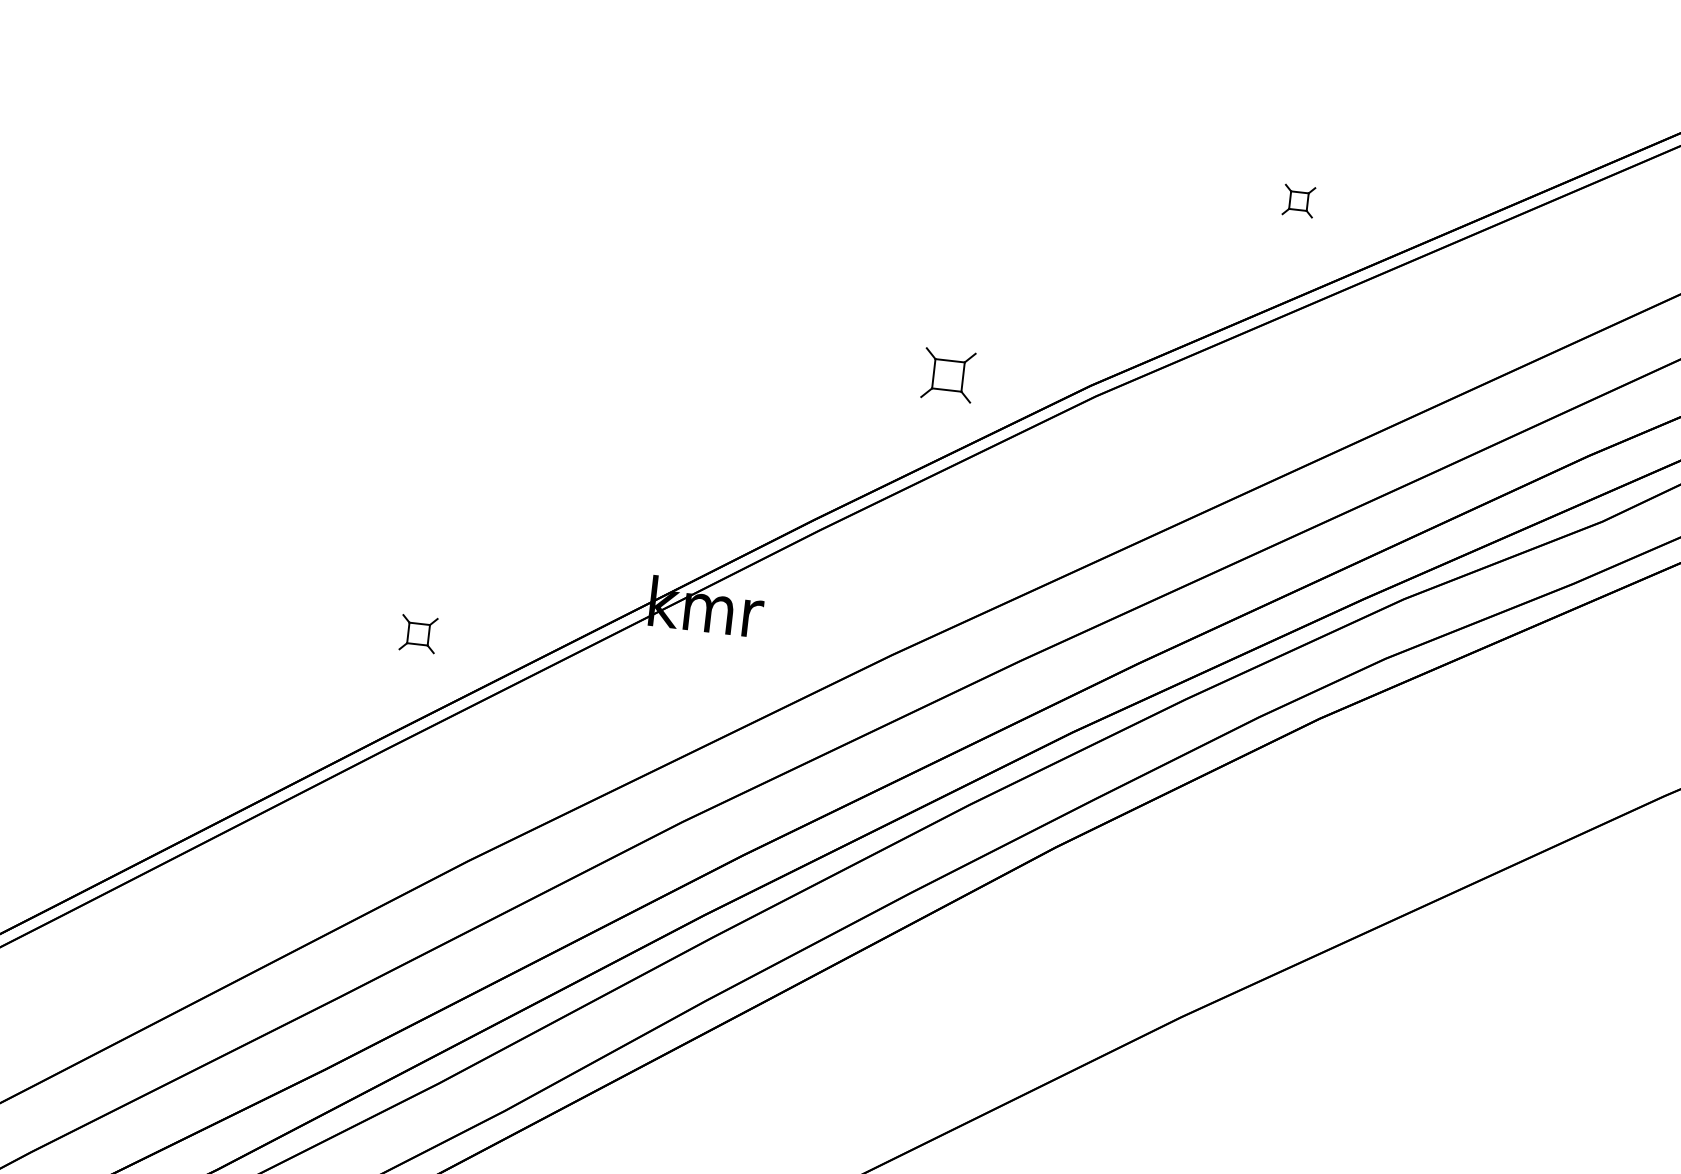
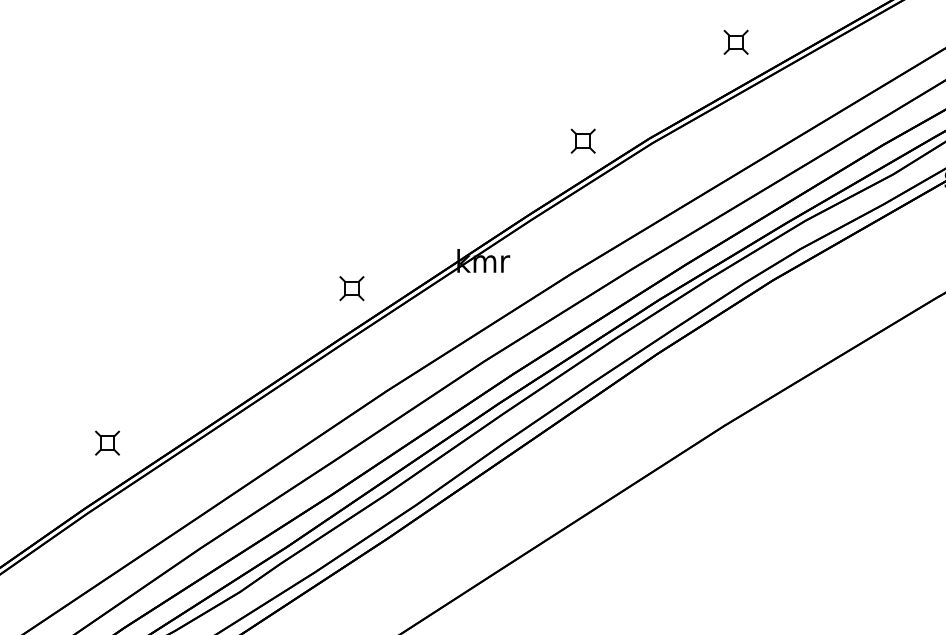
part: (1297, 199) -> (735, 41), size x1.67
part: (417, 633) -> (351, 288), size x1.43

